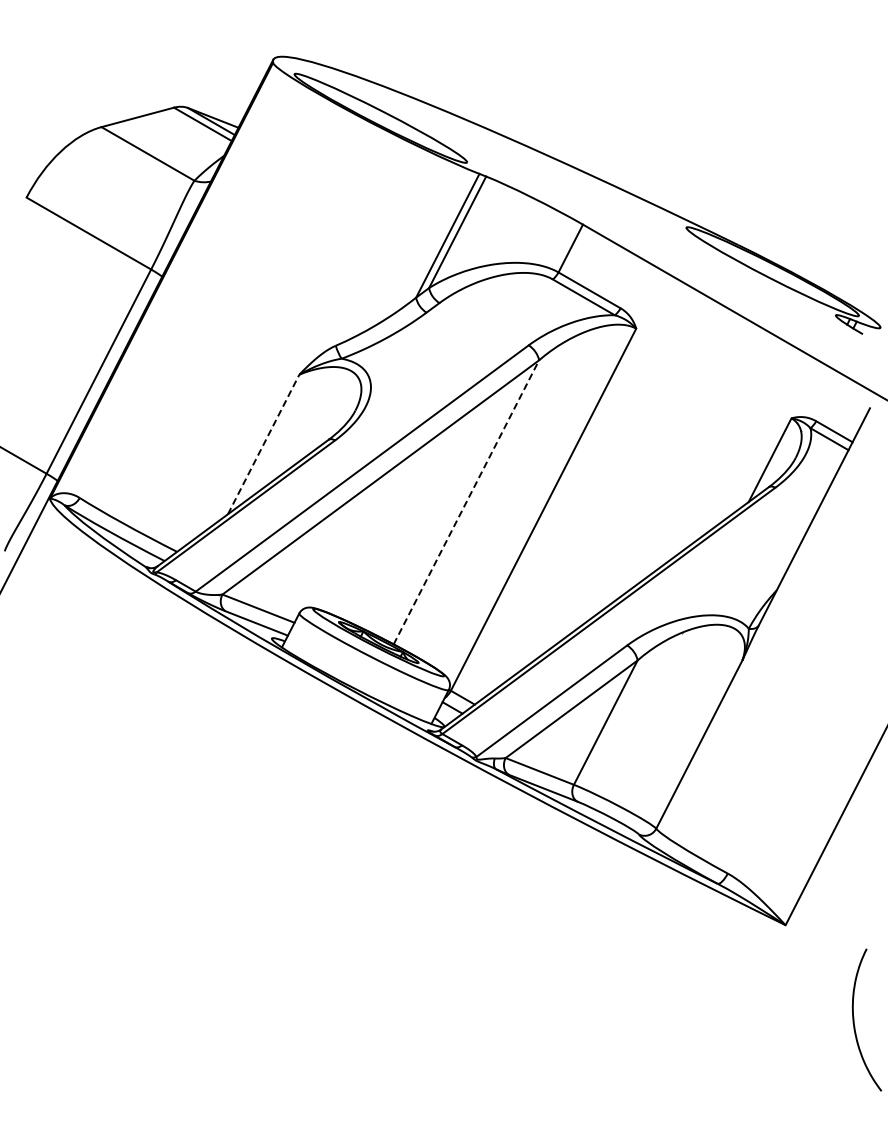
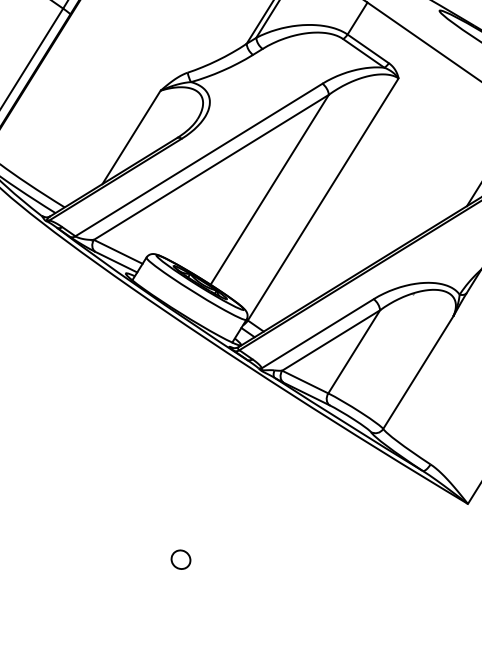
line: (263, 444) -> (131, 137), dashed -> solid
line: (466, 502) -> (269, 189), dashed -> solid
part: (384, 1038) -> (181, 559), added

